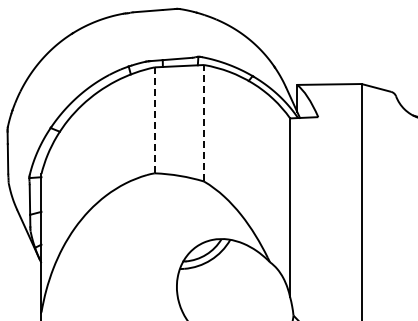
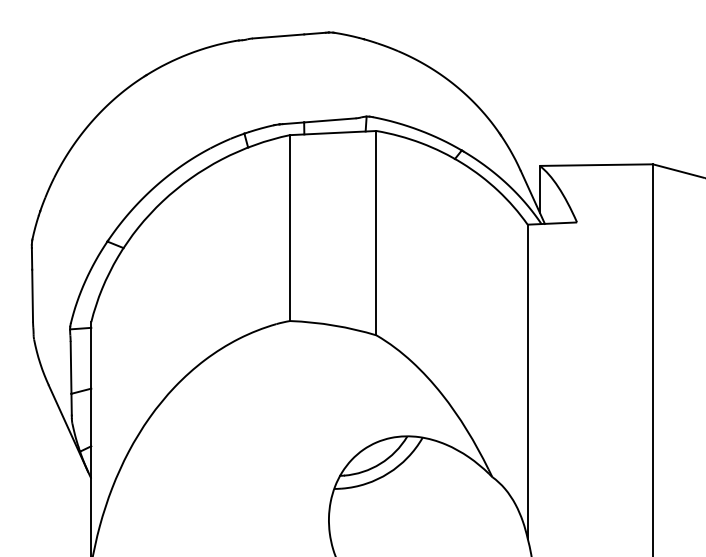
line: (154, 120) -> (289, 228), dashed -> solid
line: (203, 122) -> (375, 231), dashed -> solid

